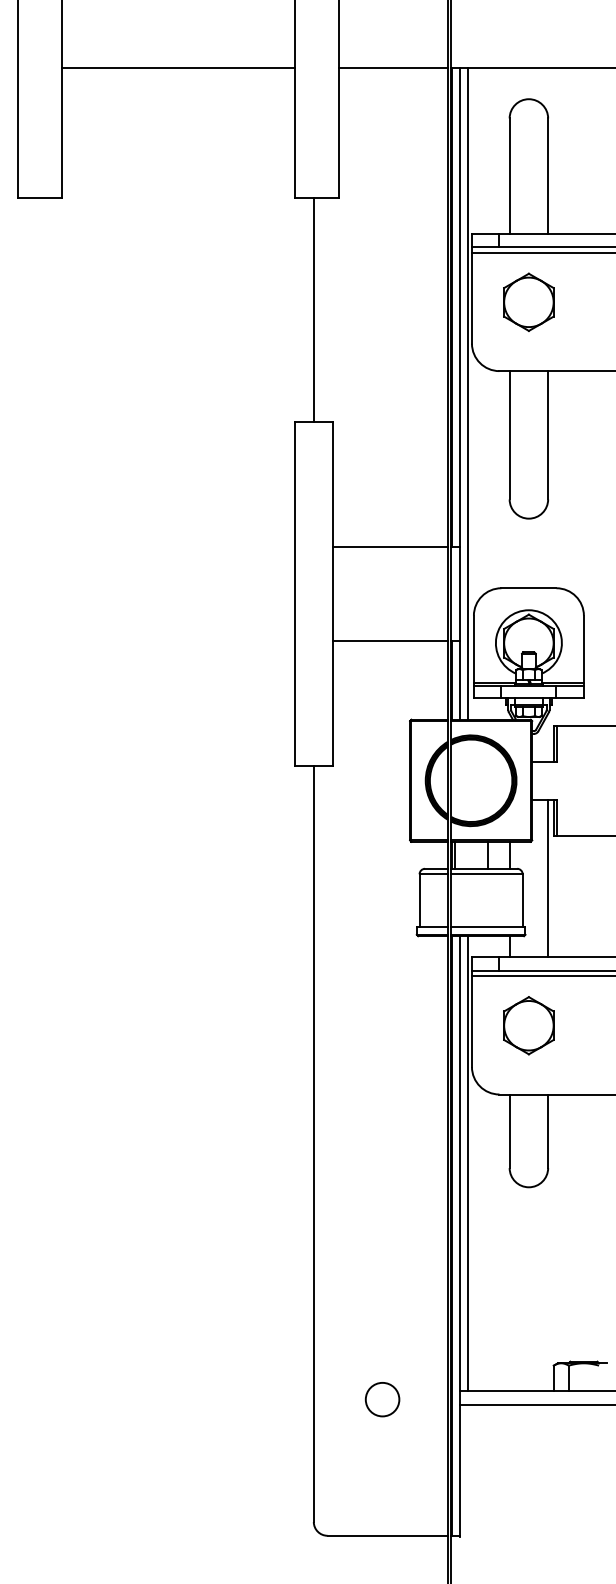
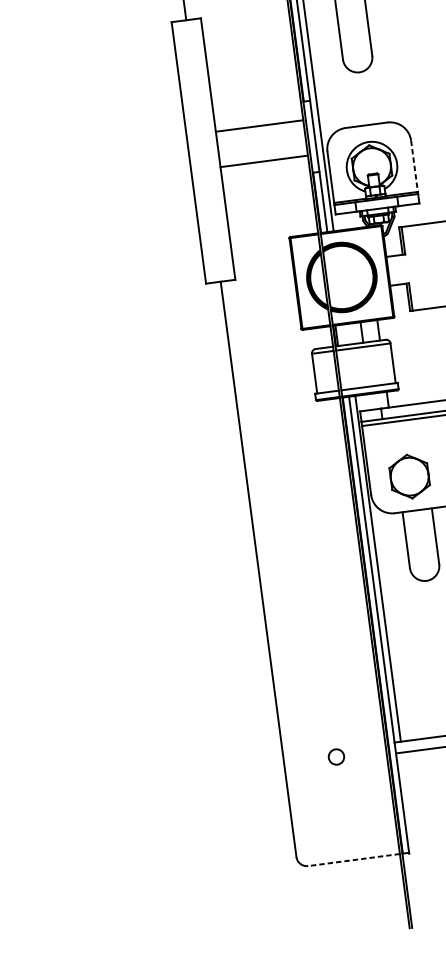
line: (390, 547) -> (259, 126), moved
line: (390, 640) -> (264, 161), moved
line: (583, 649) -> (414, 166), solid -> dashed
line: (548, 877) -> (410, 343), removed
part: (528, 1025) -> (409, 476), moved
circle: (382, 1399) -> (336, 756), size x0.6
line: (387, 1535) -> (353, 859), solid -> dashed

